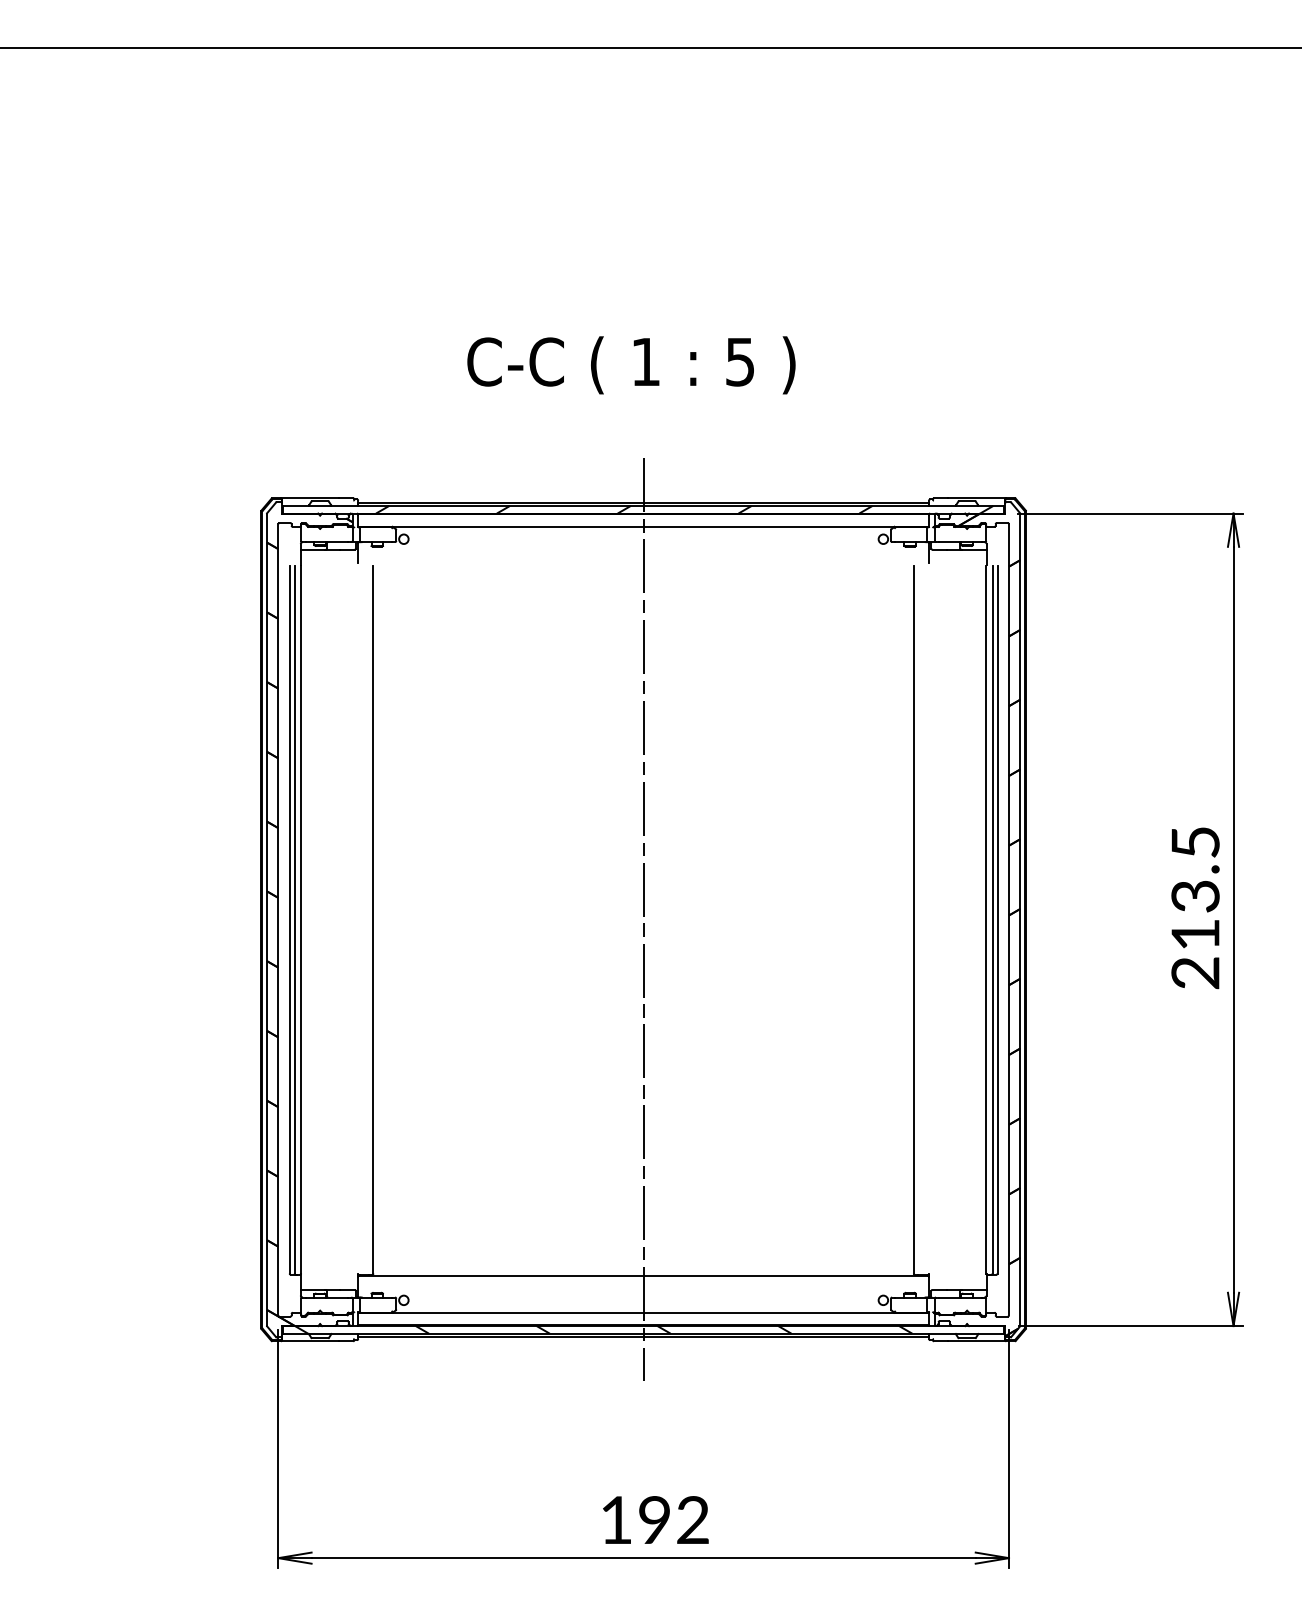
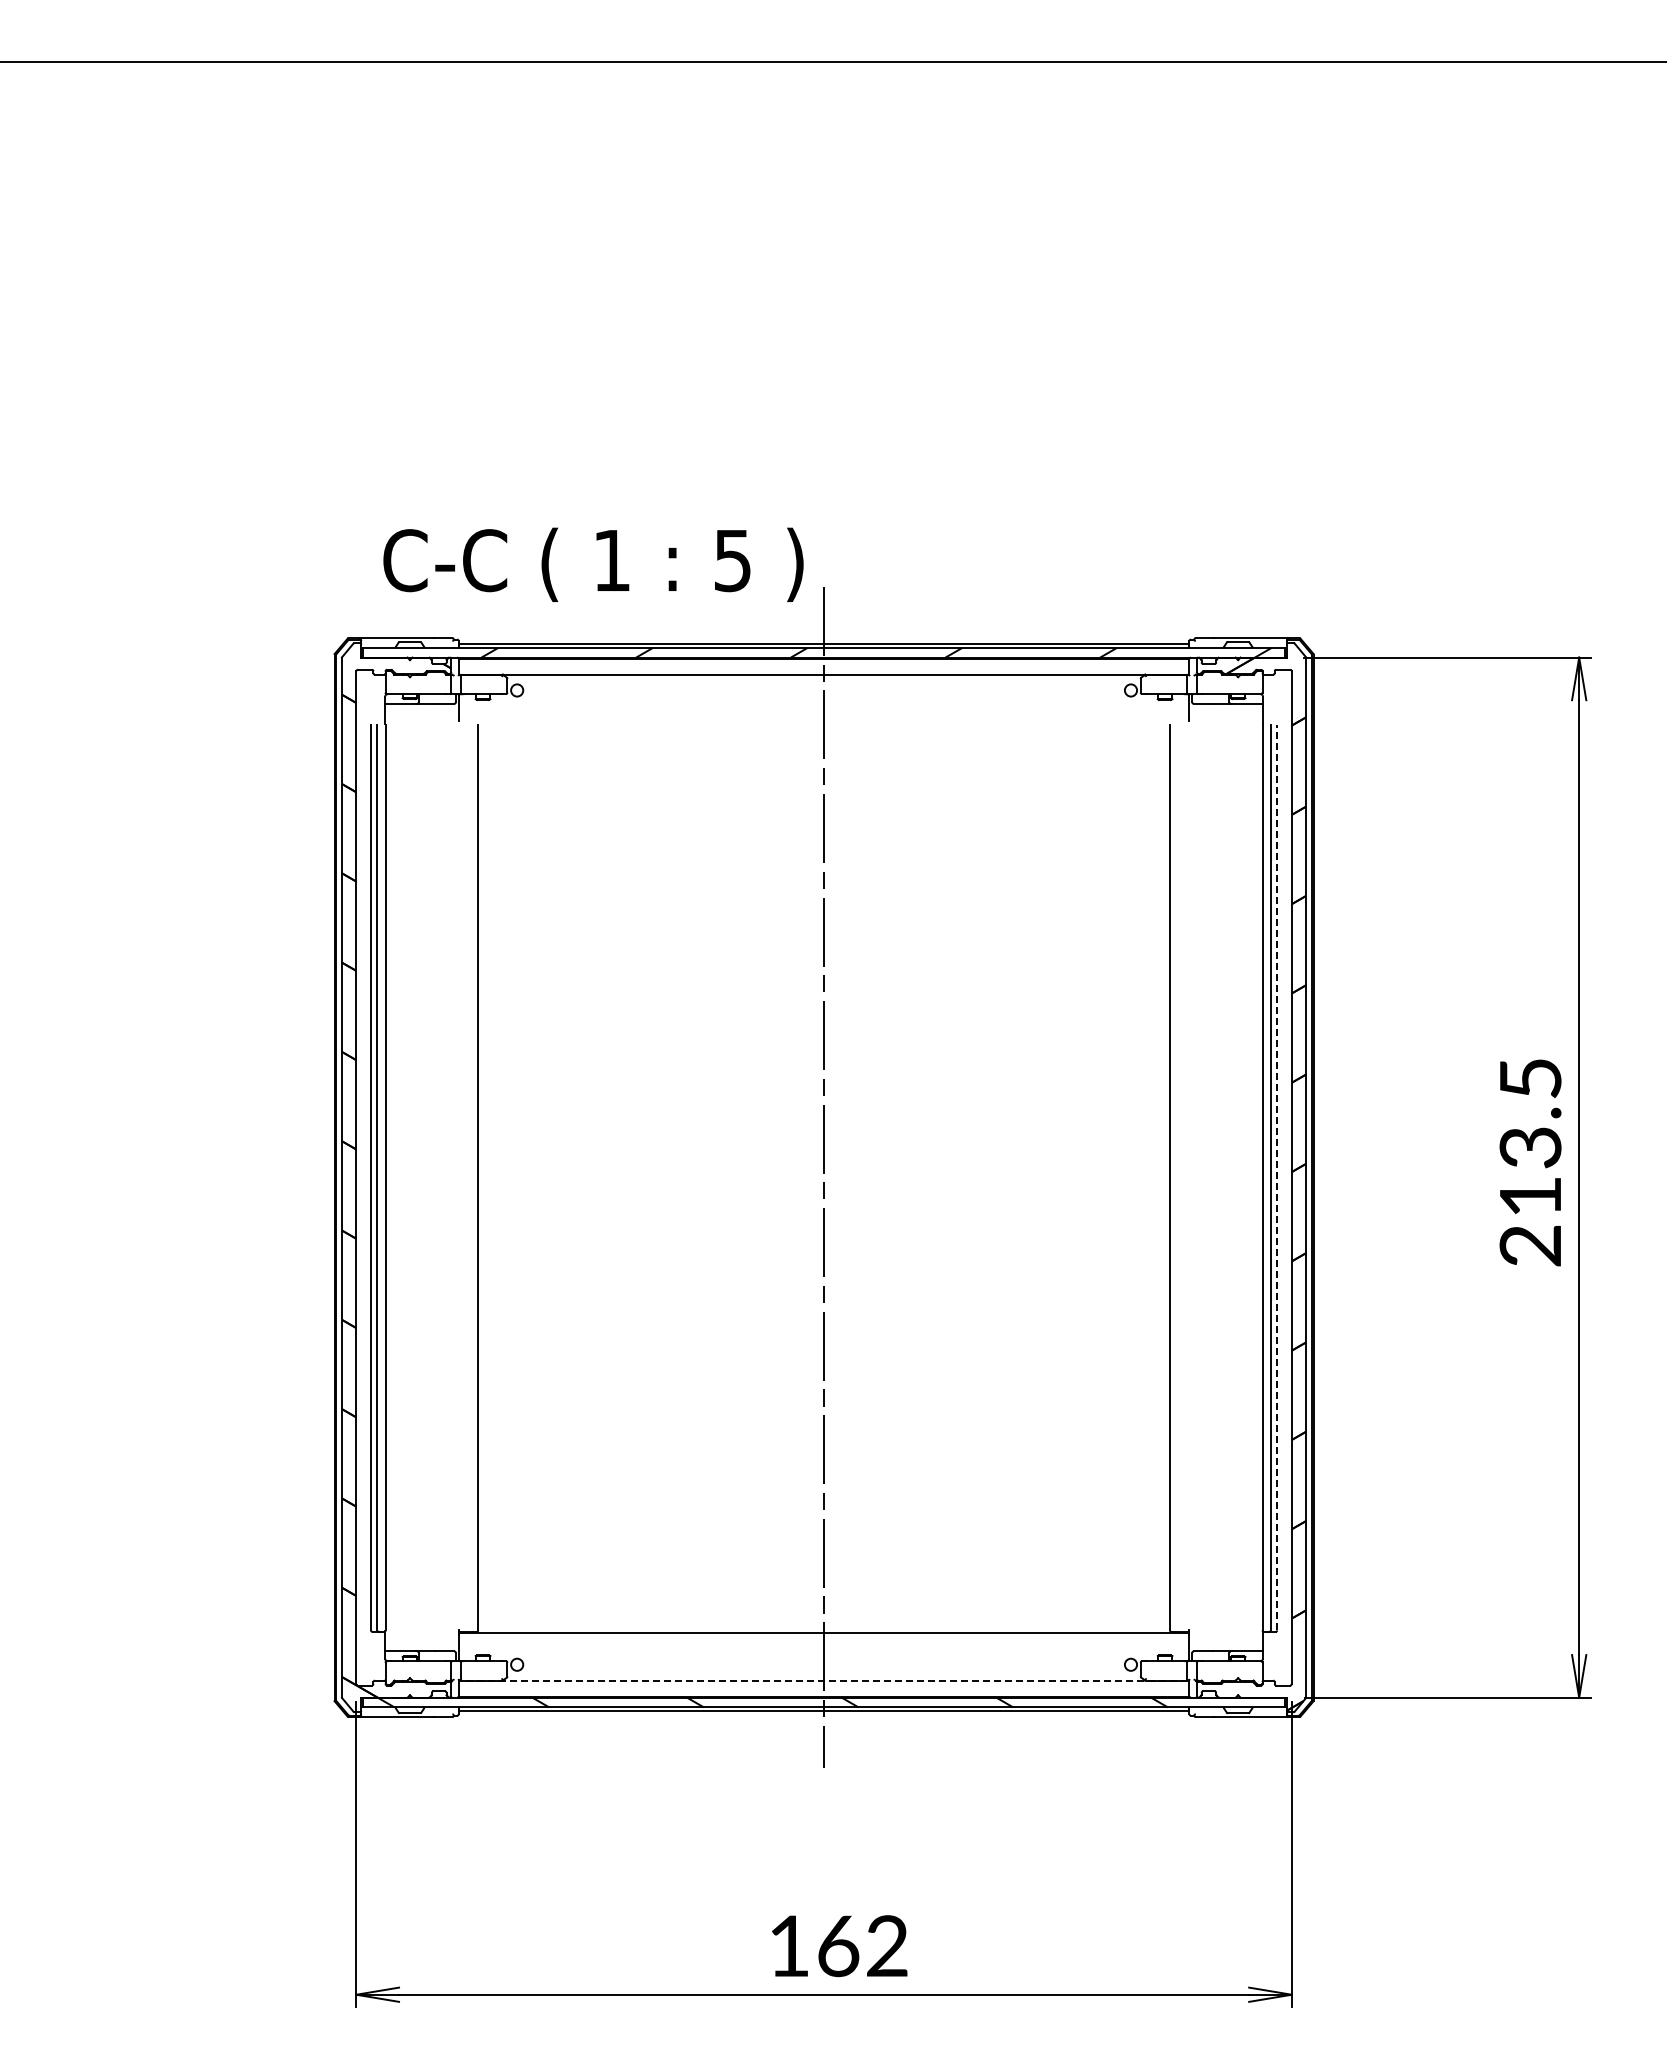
text: (631, 365) -> (593, 564), moved
line: (997, 919) -> (1277, 1177), solid -> dashed
line: (643, 1312) -> (824, 1680), solid -> dashed
text: (654, 1520) -> (838, 1946), 192 -> 162

